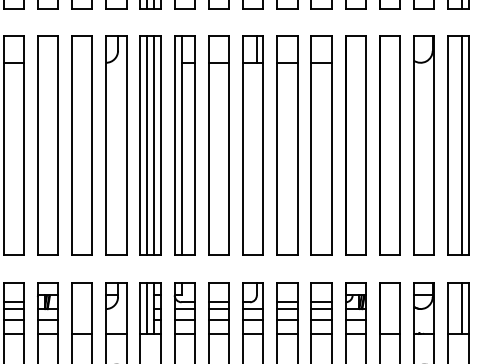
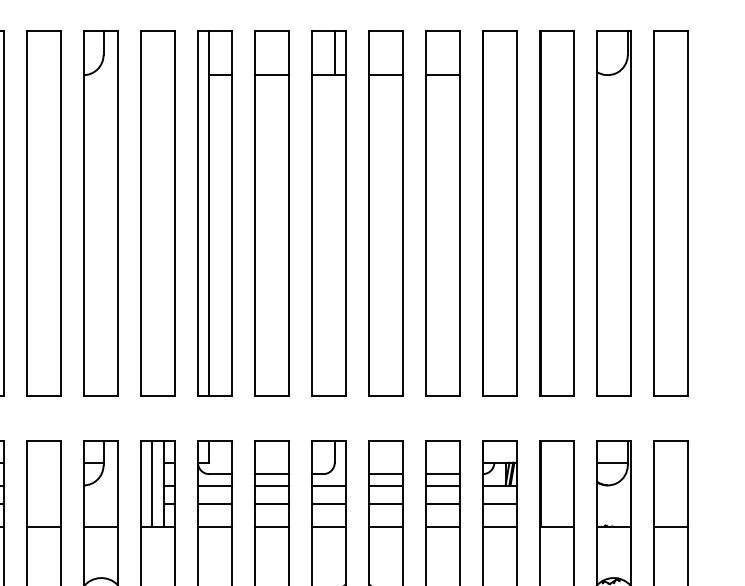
line: (146, 145) -> (150, 212), removed
line: (154, 145) -> (164, 212), removed
line: (461, 145) -> (675, 212), removed
line: (461, 307) -> (675, 482), removed

